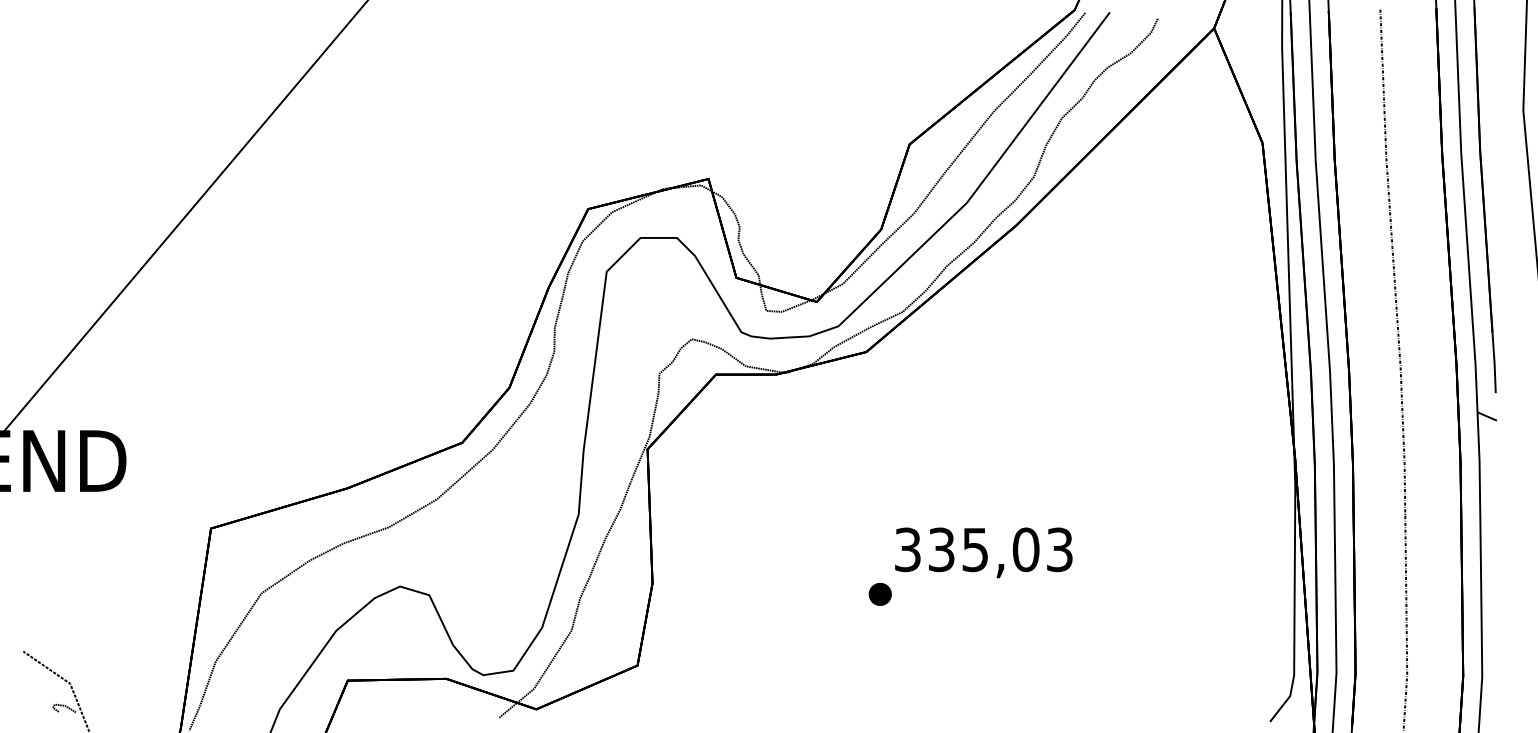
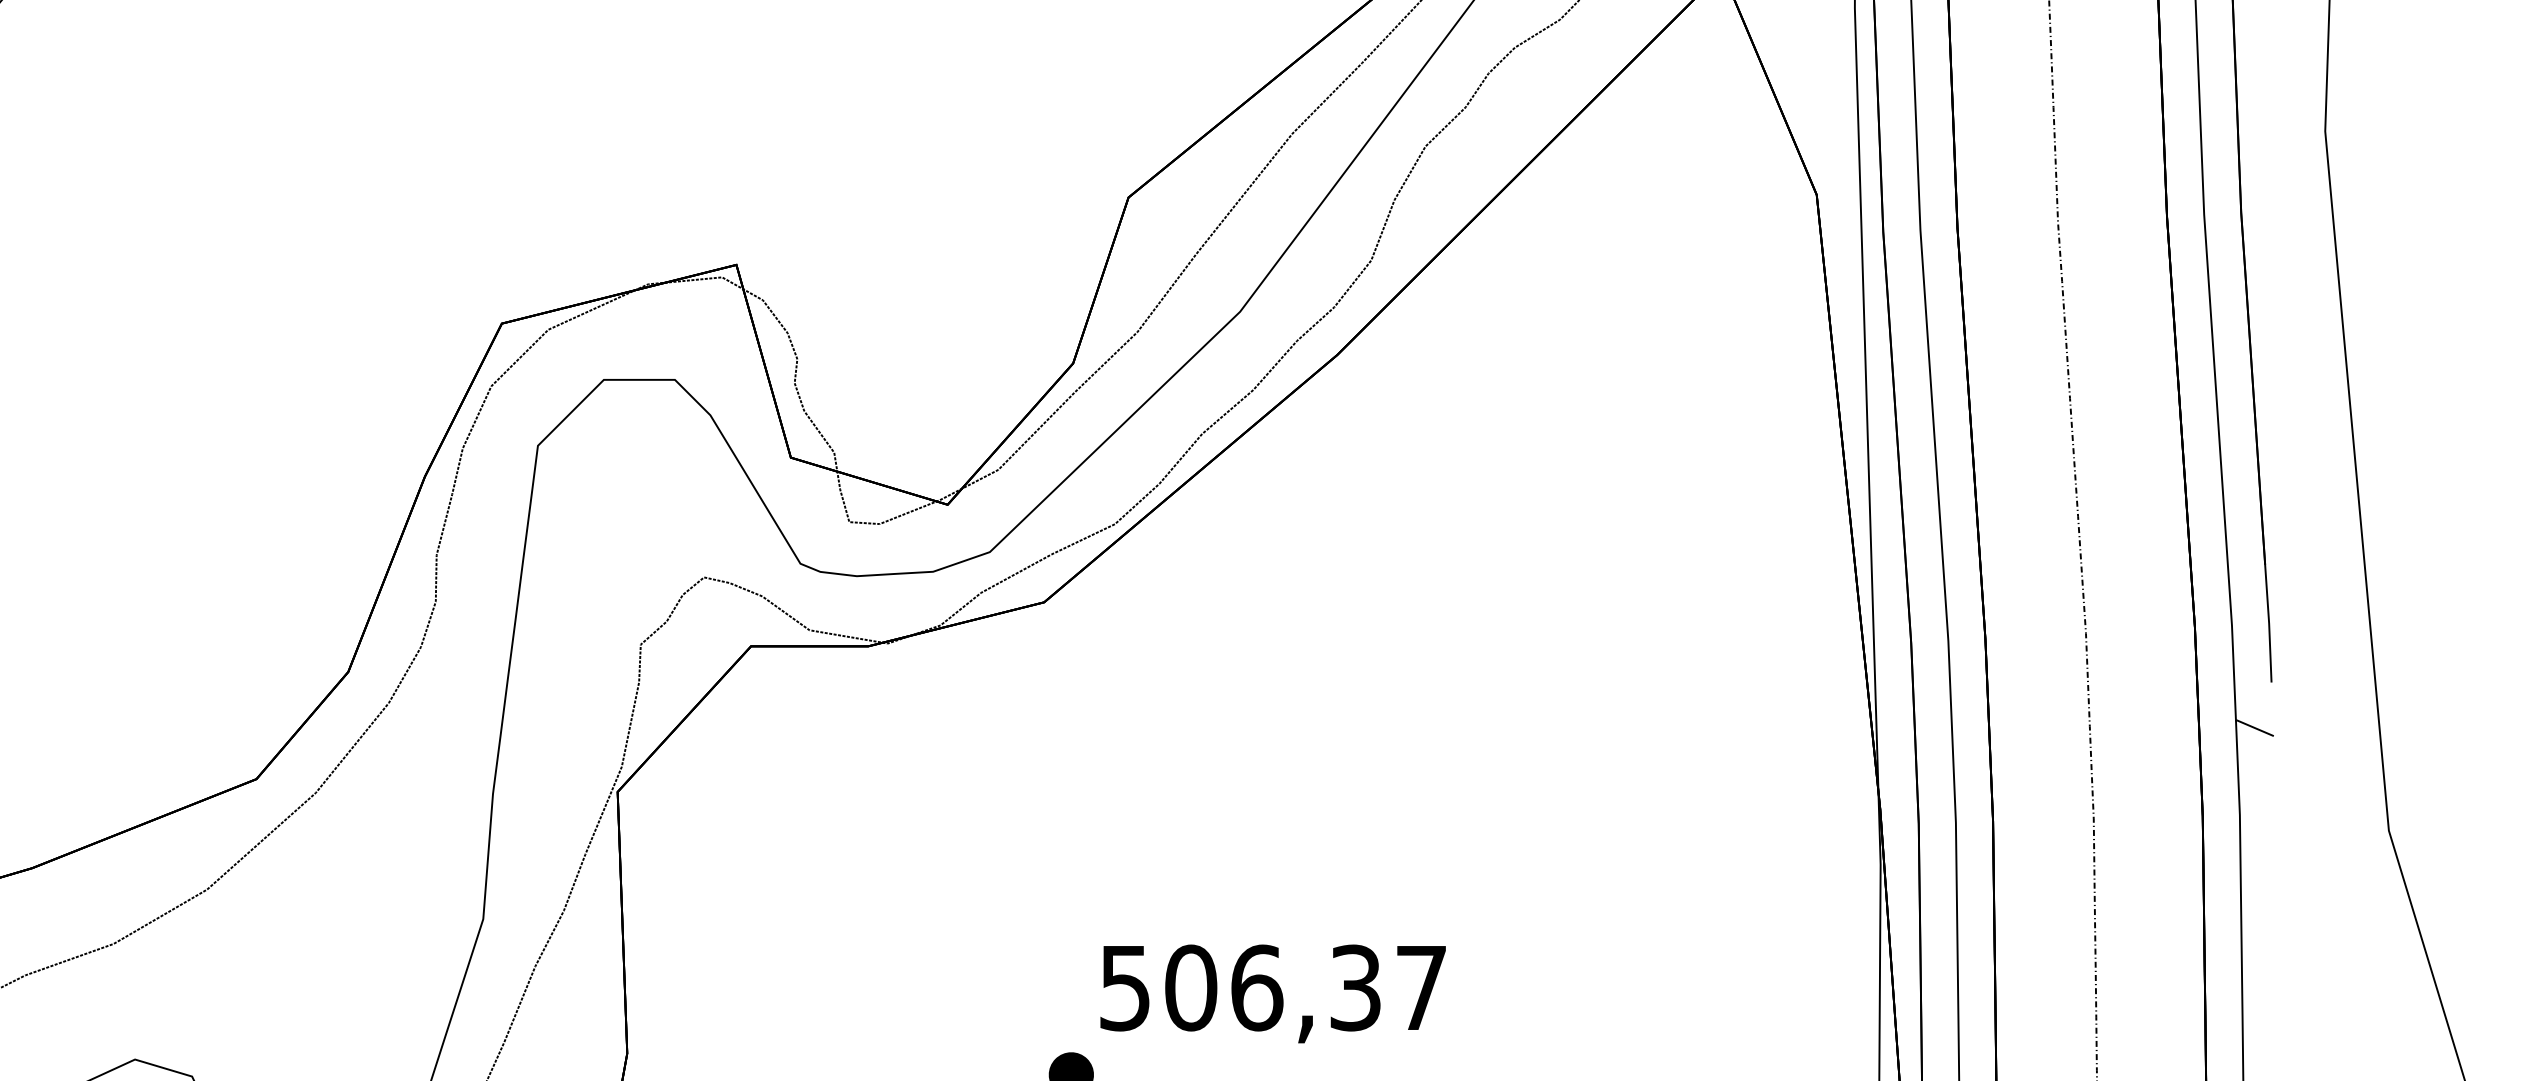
text: (983, 549) -> (1272, 987), 335,03 -> 506,37

